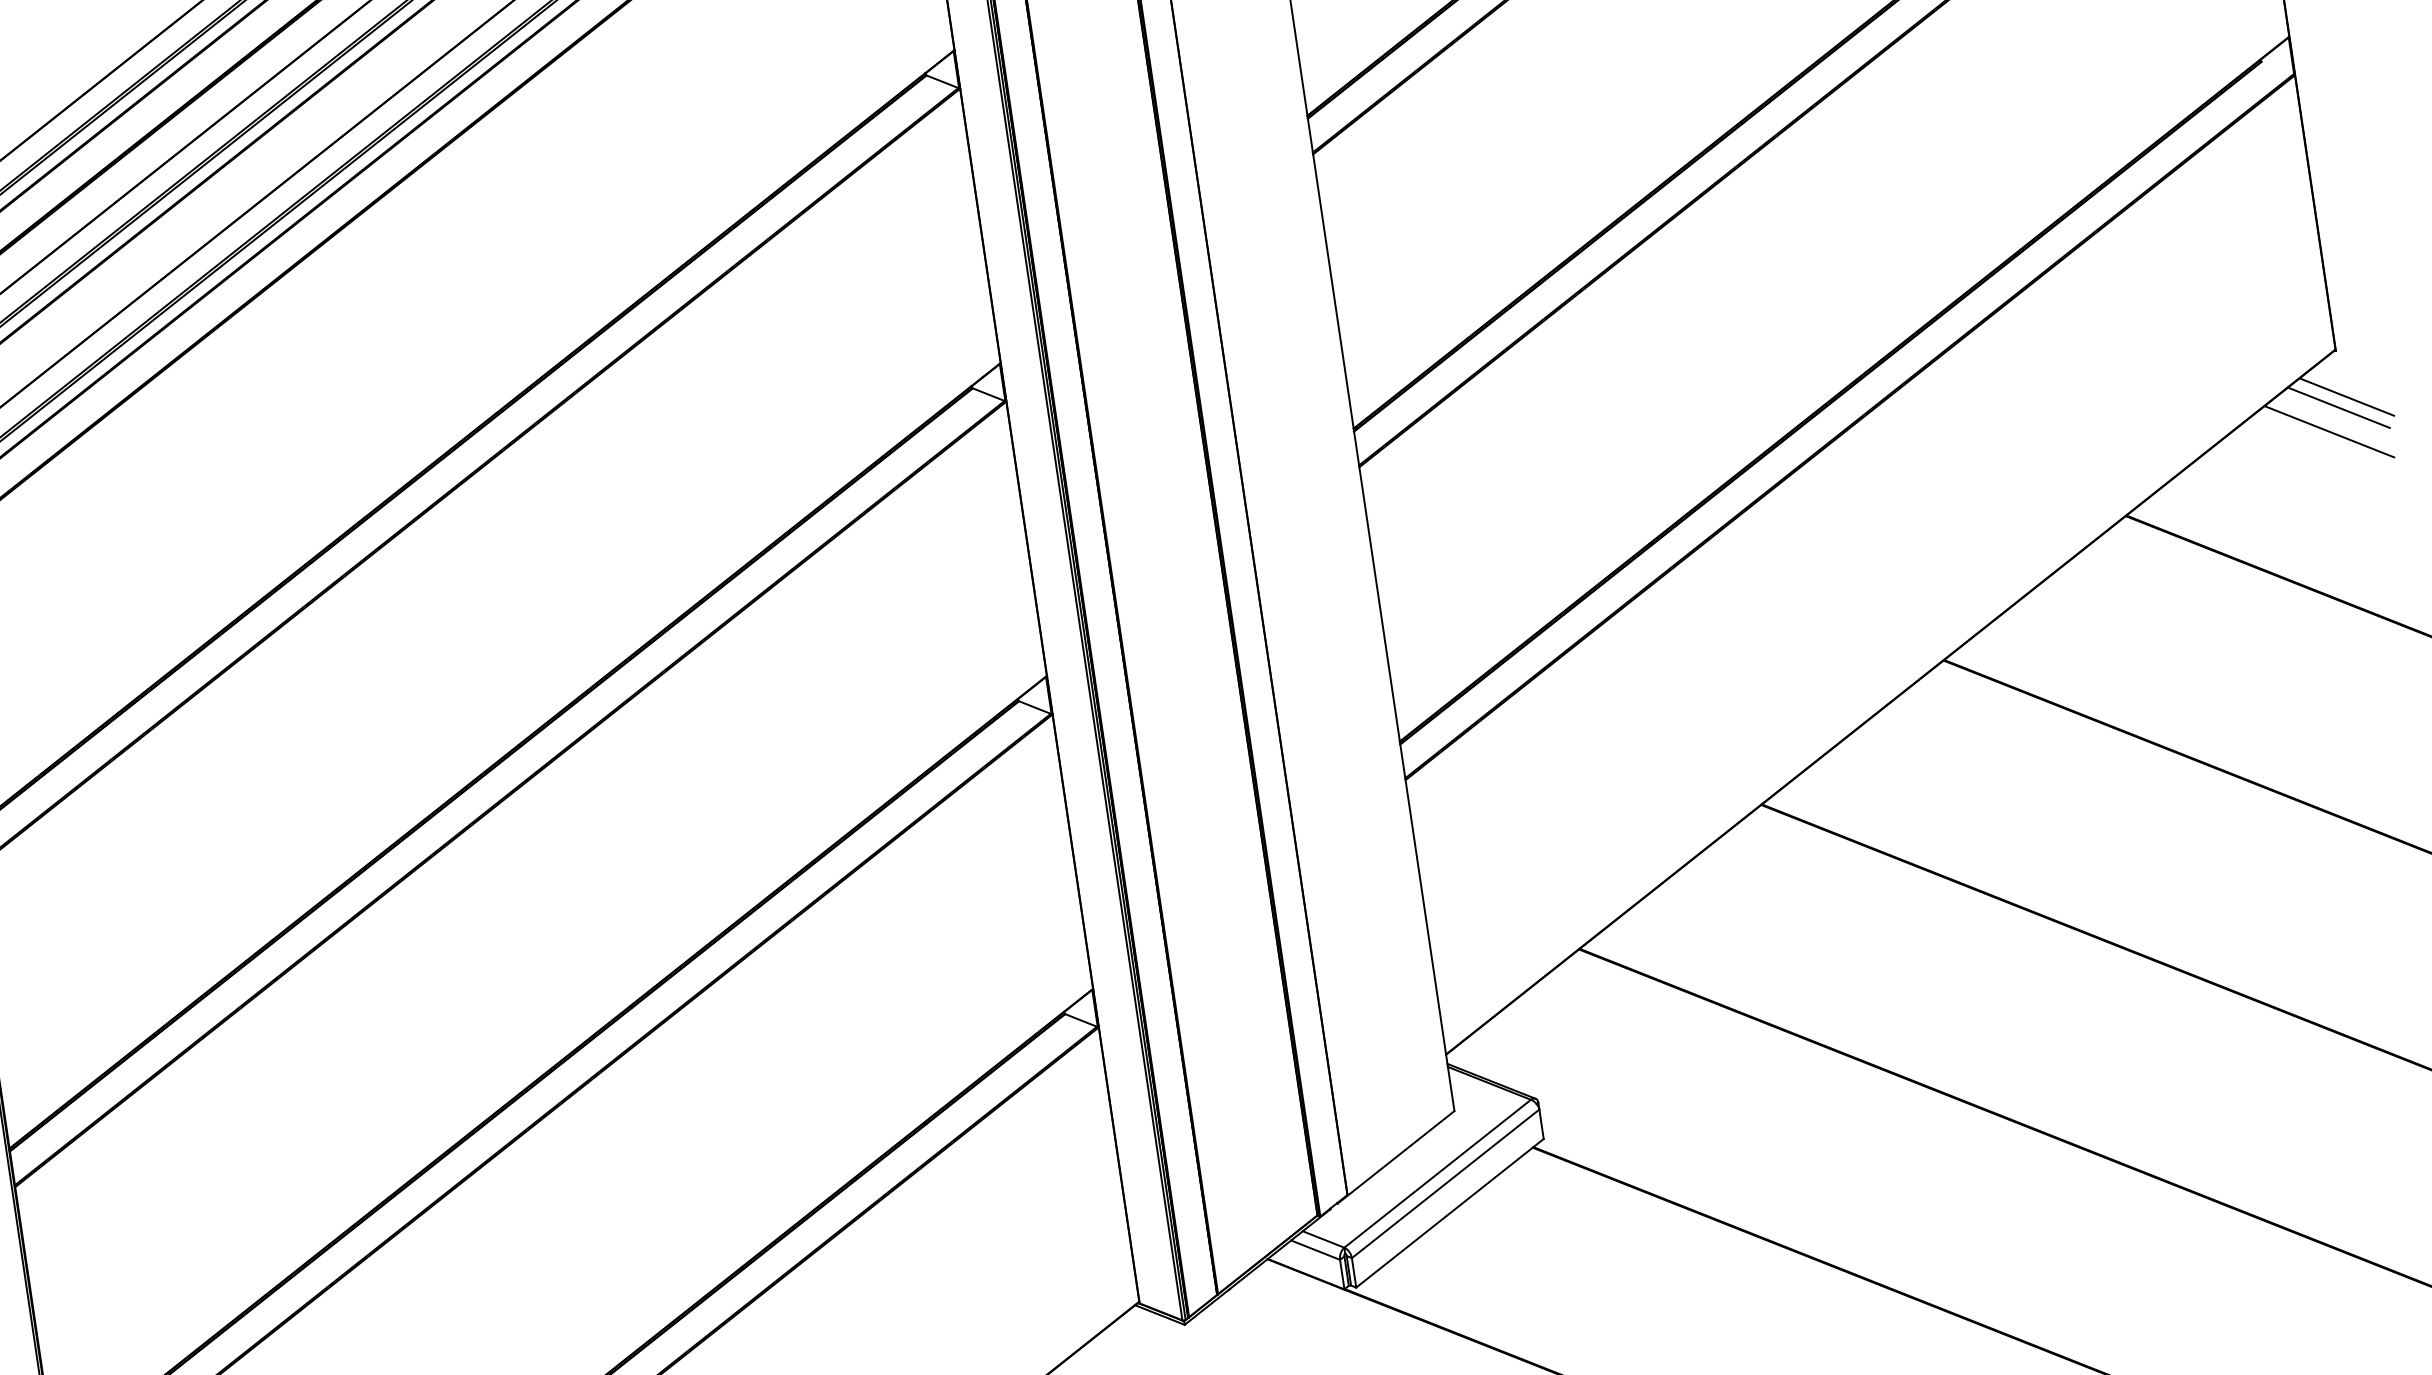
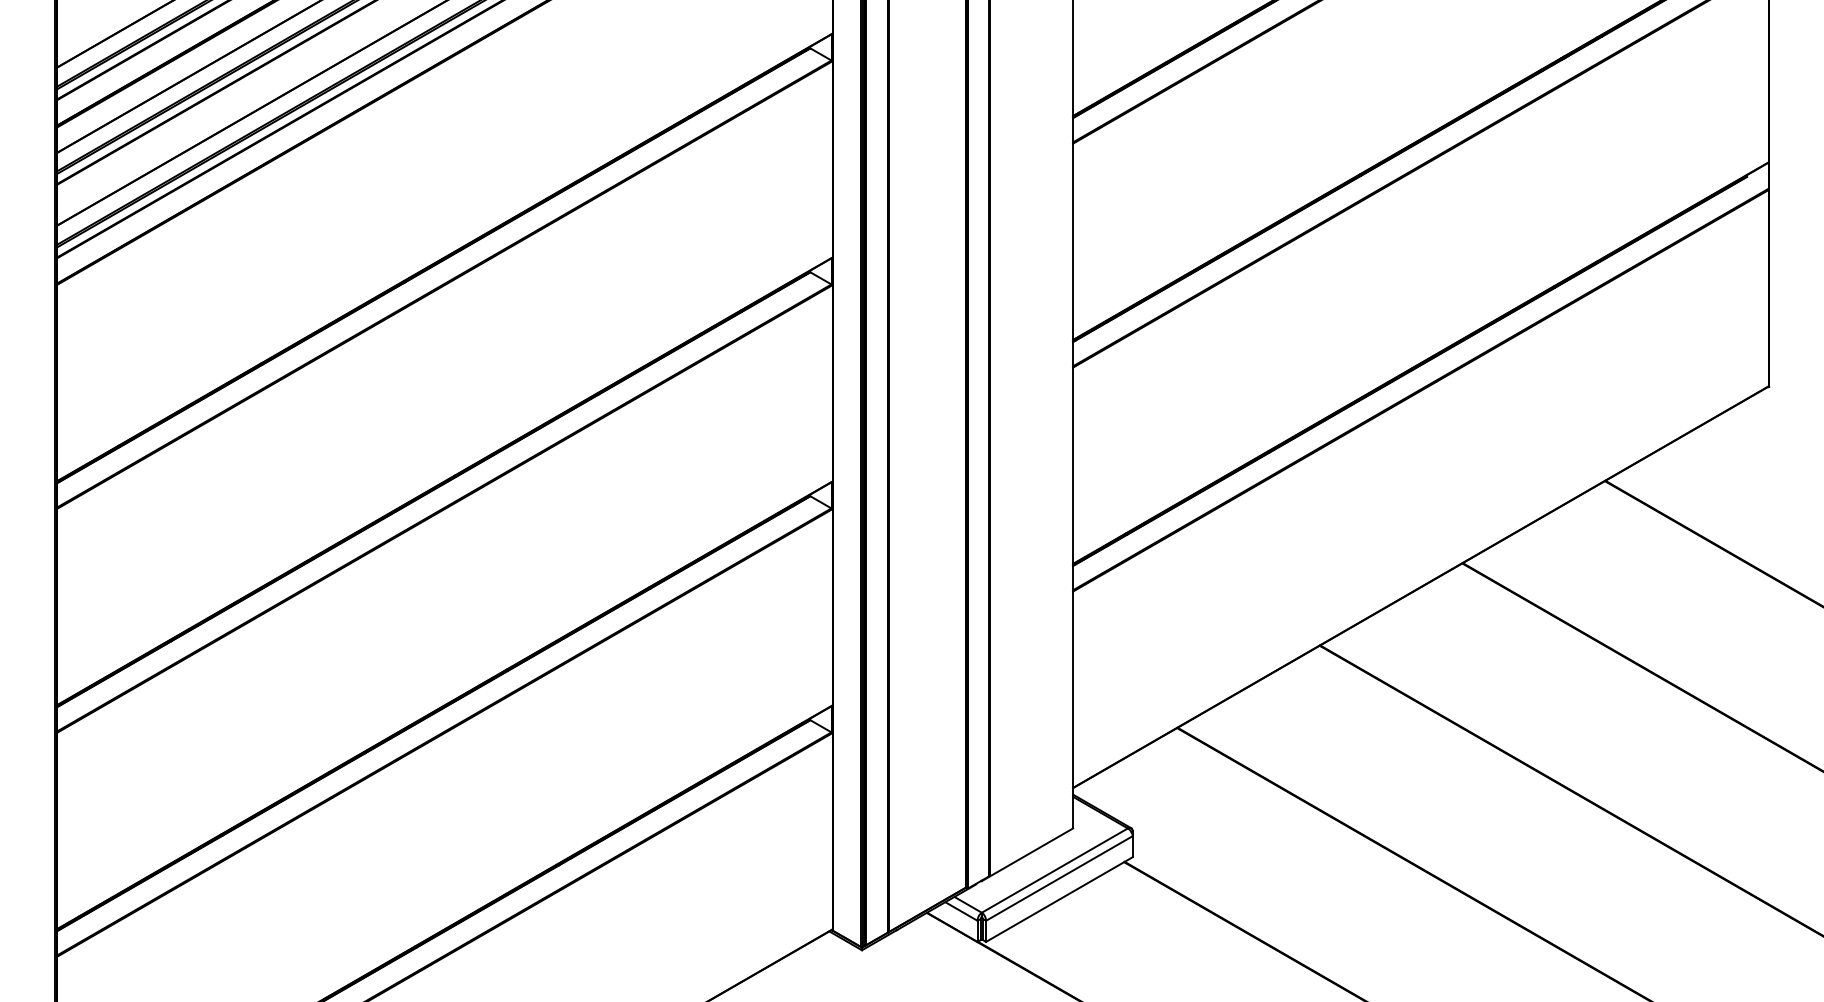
line: (2346, 397) -> (1771, 420), removed
line: (2337, 406) -> (1764, 426), removed
line: (2328, 431) -> (1755, 442), removed

